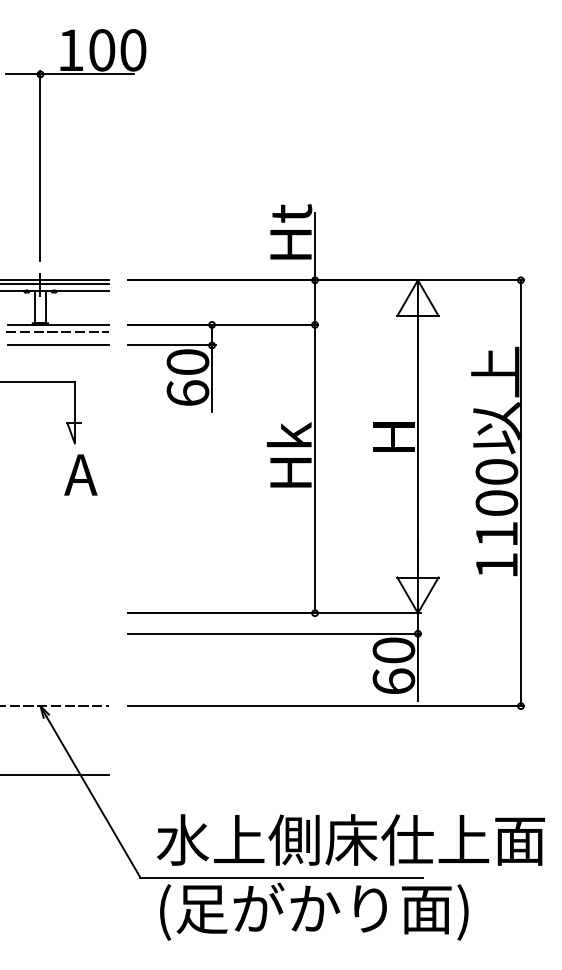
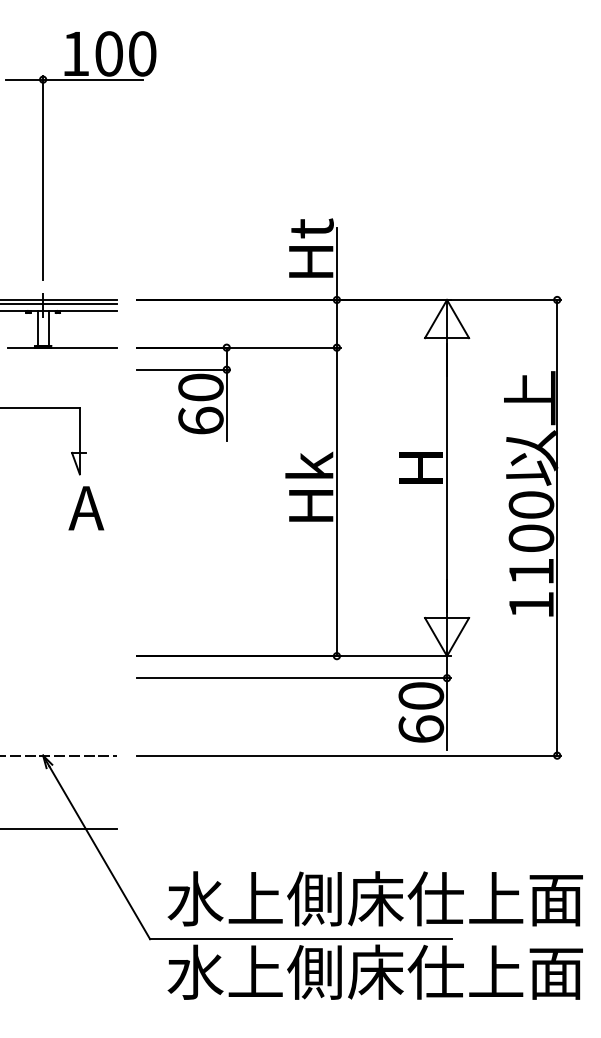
line: (57, 332) -> (61, 355), removed
line: (58, 345) -> (62, 369), removed
text: (350, 911) -> (374, 975), (足がかり面) -> 水上側床仕上面

